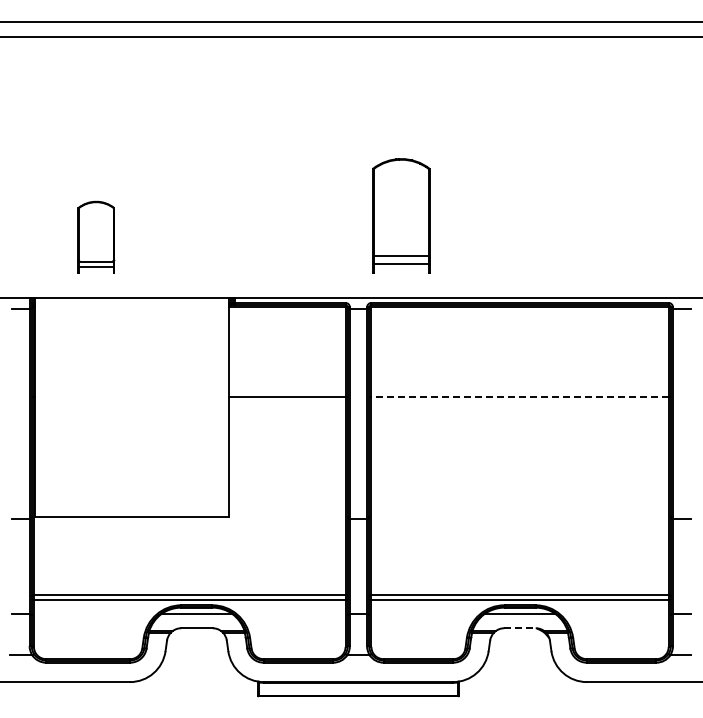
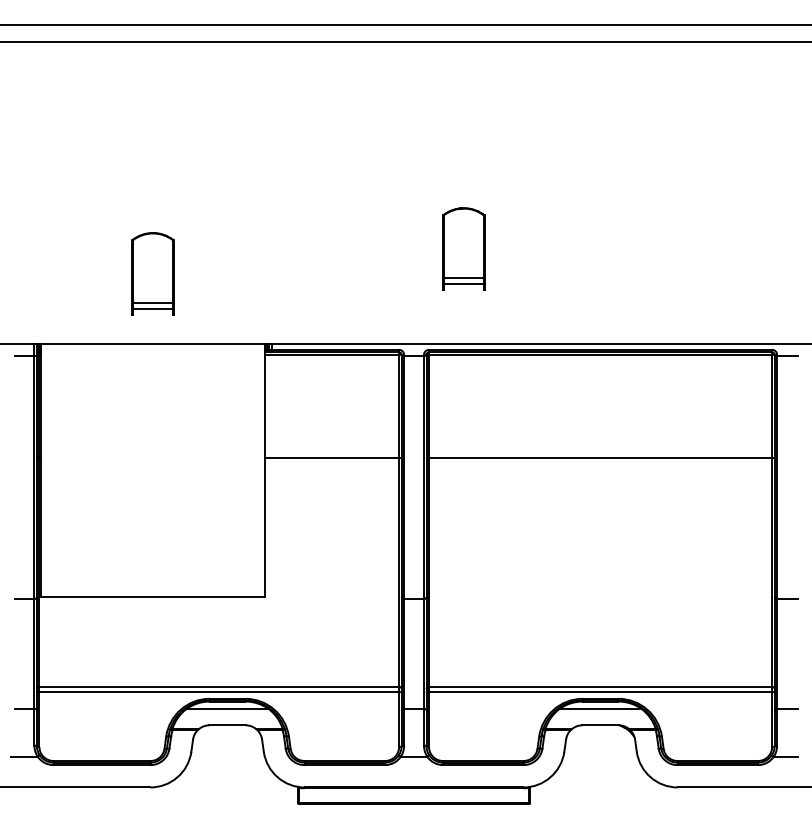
part: (401, 215) -> (463, 248), size x0.62
part: (96, 236) -> (153, 273), moved
line: (520, 396) -> (601, 457), dashed -> solid
line: (520, 628) -> (601, 725), dashed -> solid

